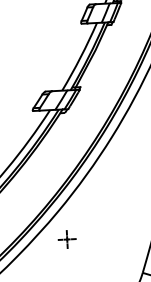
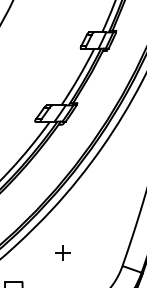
part: (66, 239) -> (62, 252), moved

